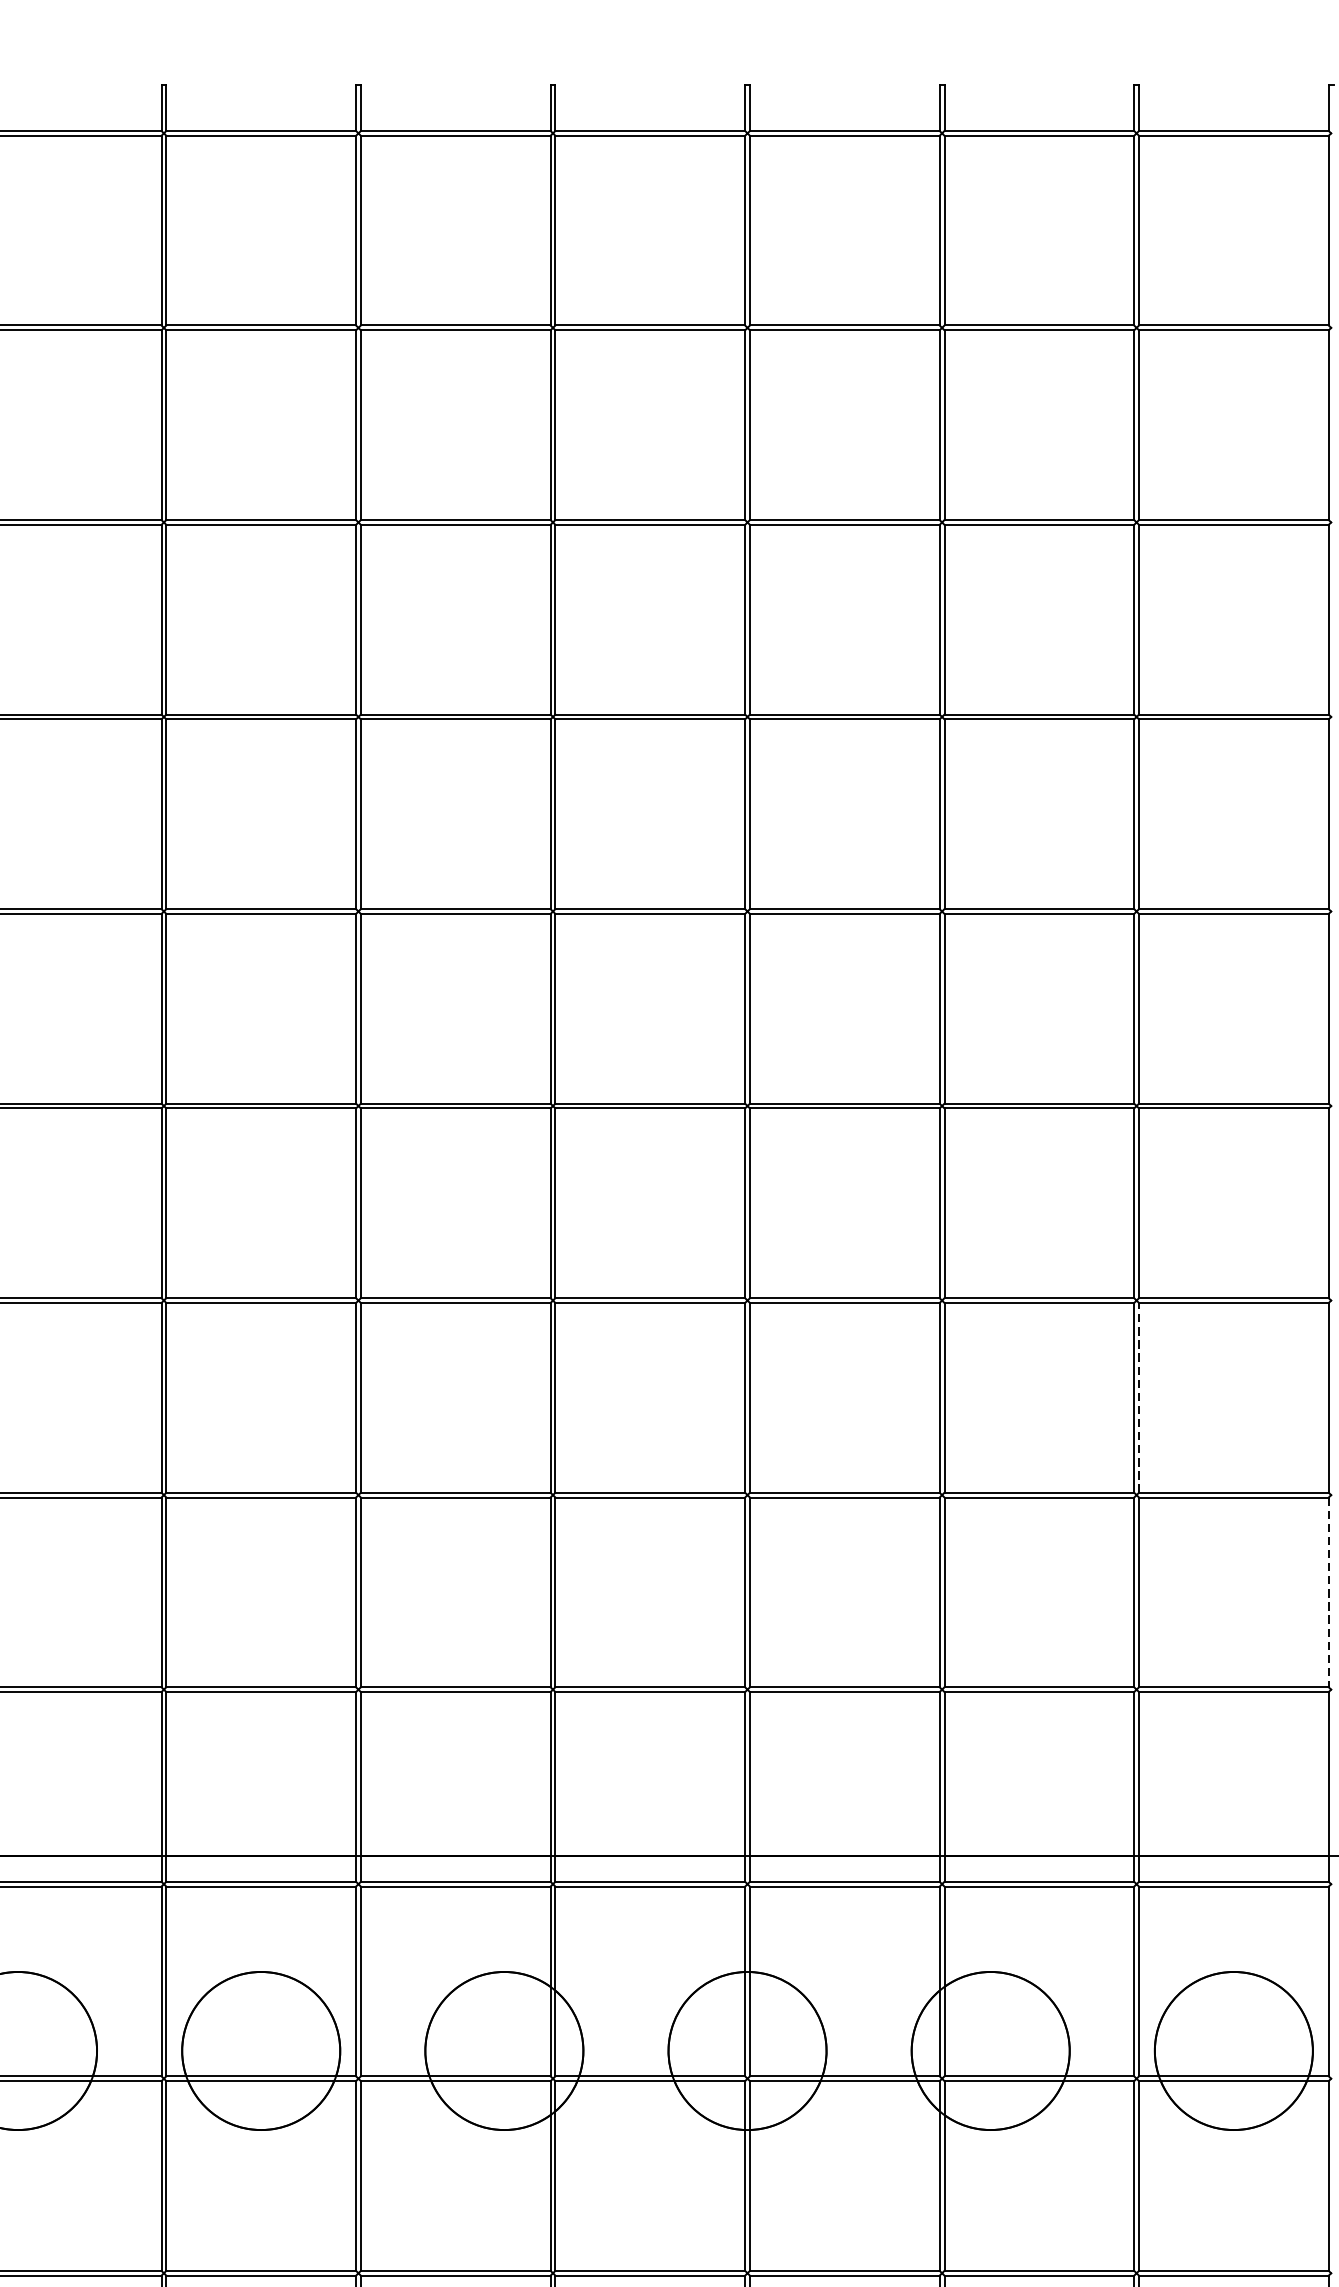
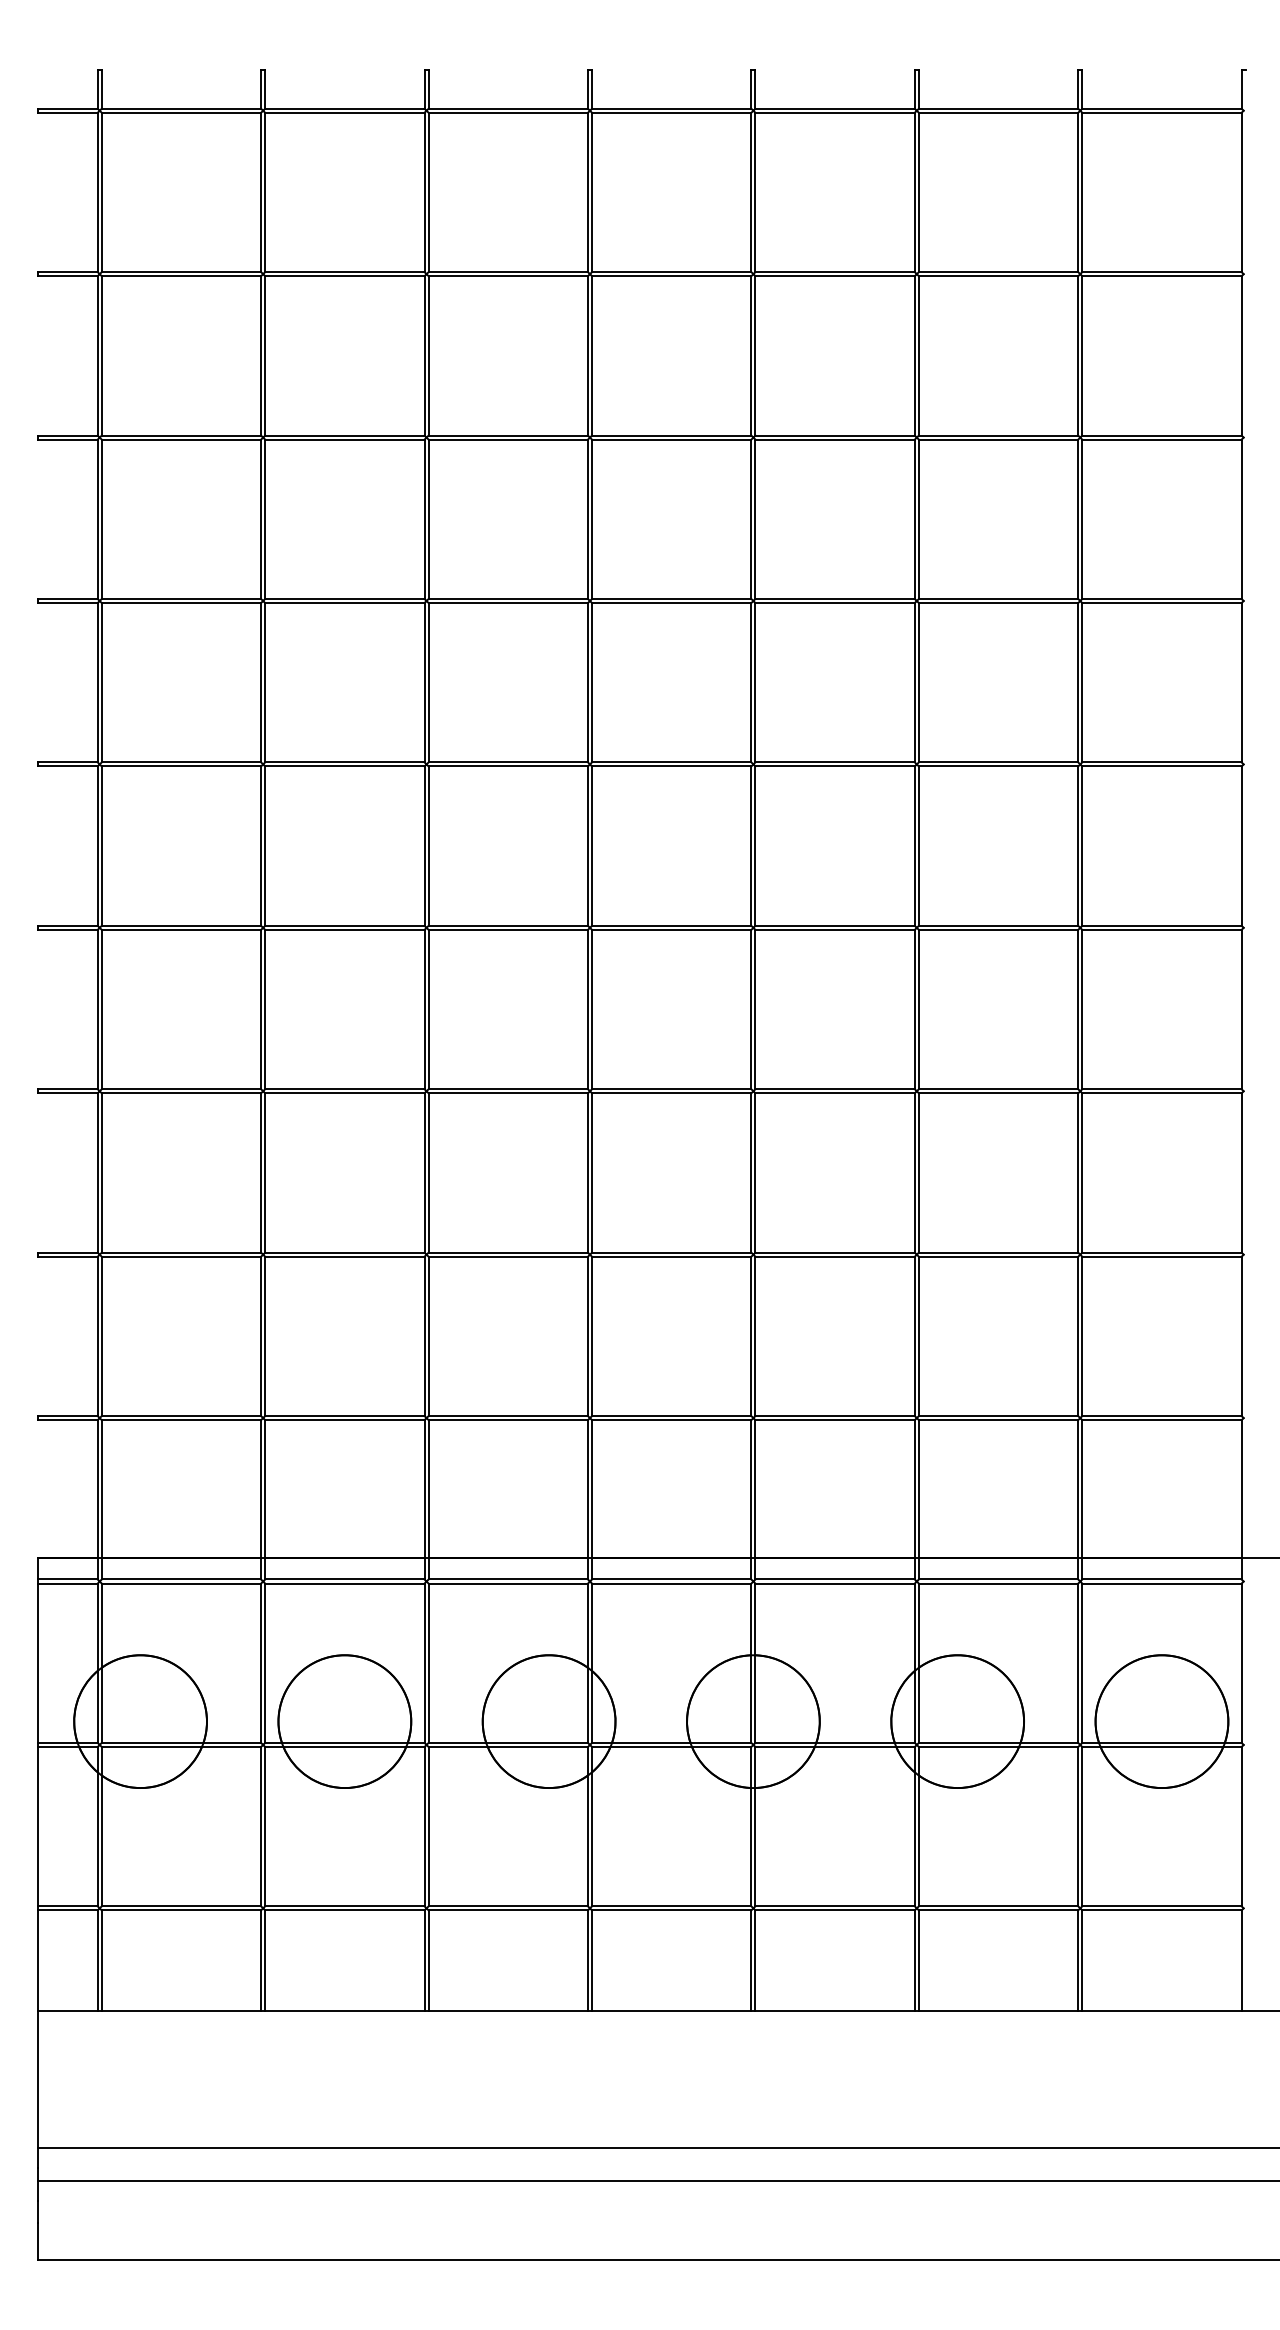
line: (1139, 1397) -> (1082, 1172), dashed -> solid
line: (1328, 1592) -> (1241, 1336), dashed -> solid

